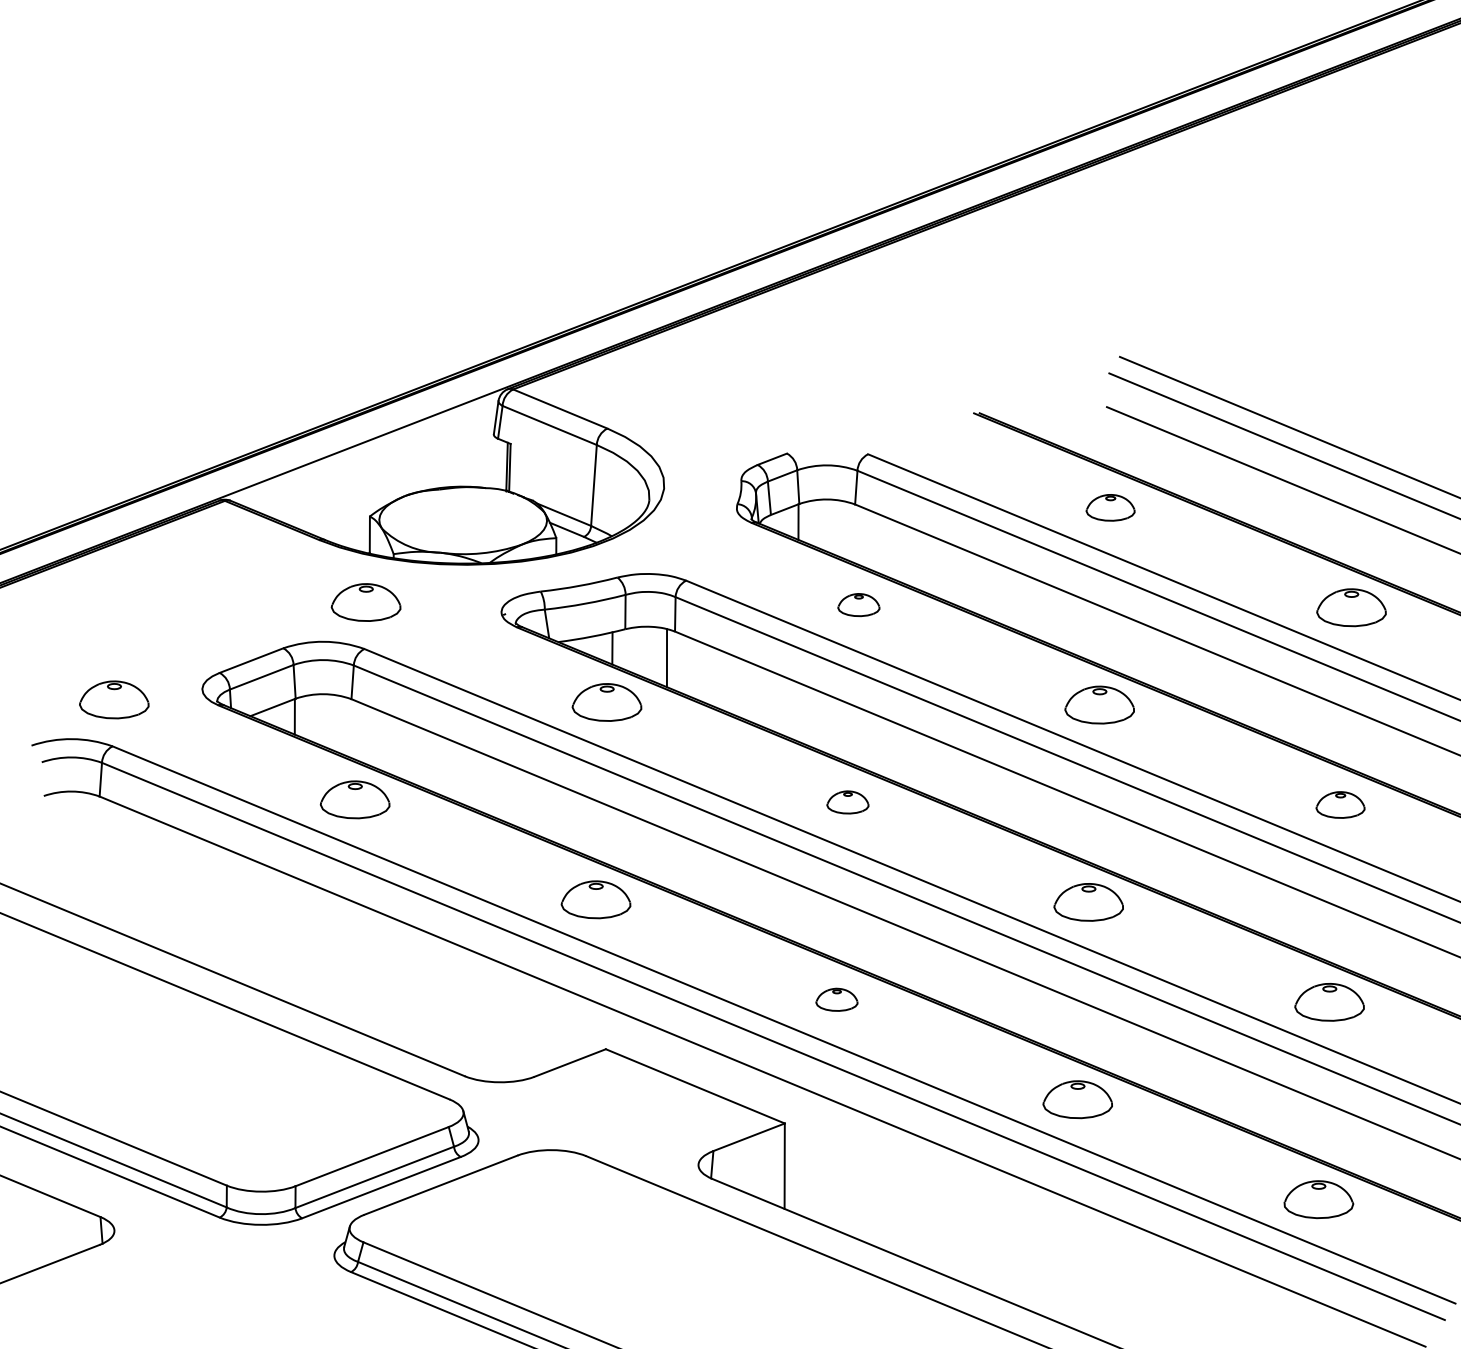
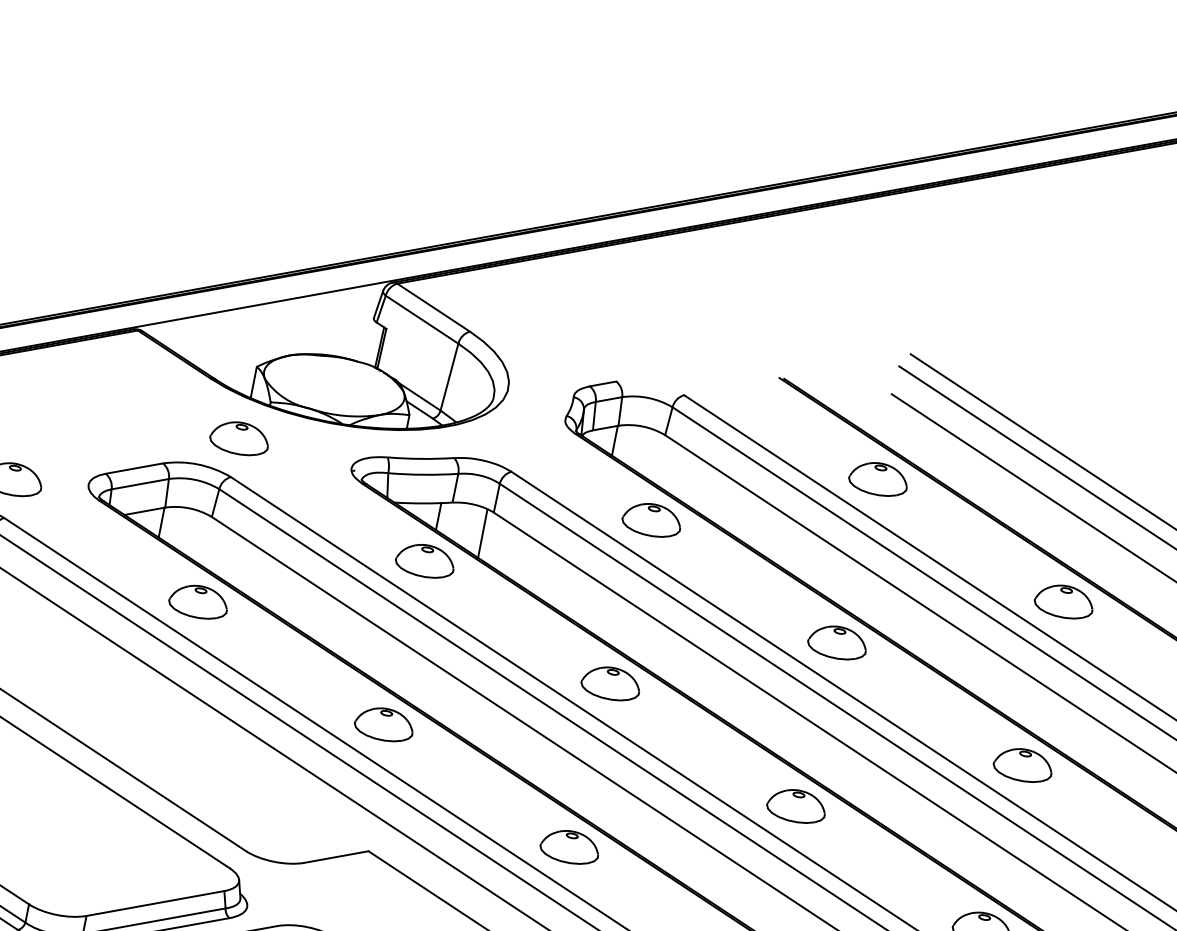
part: (1110, 507) -> (878, 478), size x1.43
part: (858, 604) -> (651, 519), size x1.67
part: (847, 802) -> (610, 683), size x1.67
part: (1340, 804) -> (1023, 764), size x1.43
part: (836, 999) -> (569, 846), size x1.67

